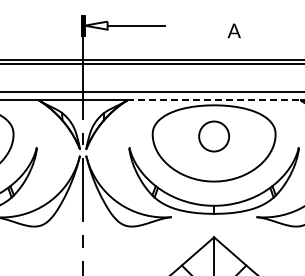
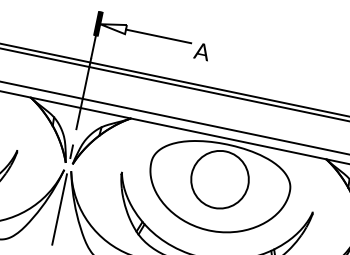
text: (233, 30) -> (201, 51), moved
line: (214, 100) -> (228, 139), dashed -> solid
circle: (214, 136) -> (220, 179), size x1.67

